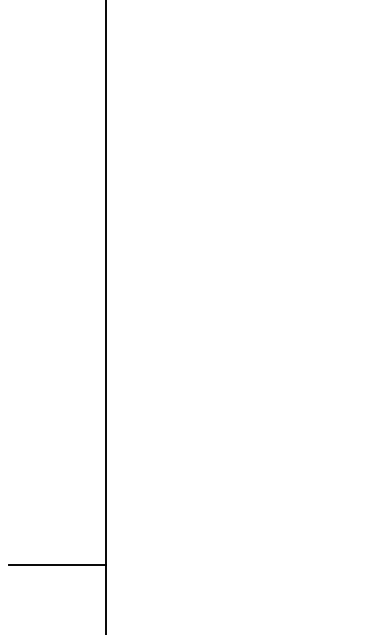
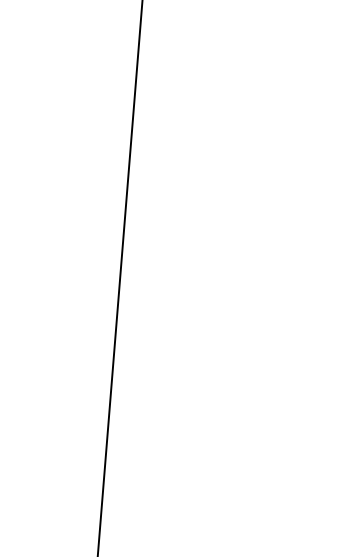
line: (57, 565) -> (54, 481), removed

